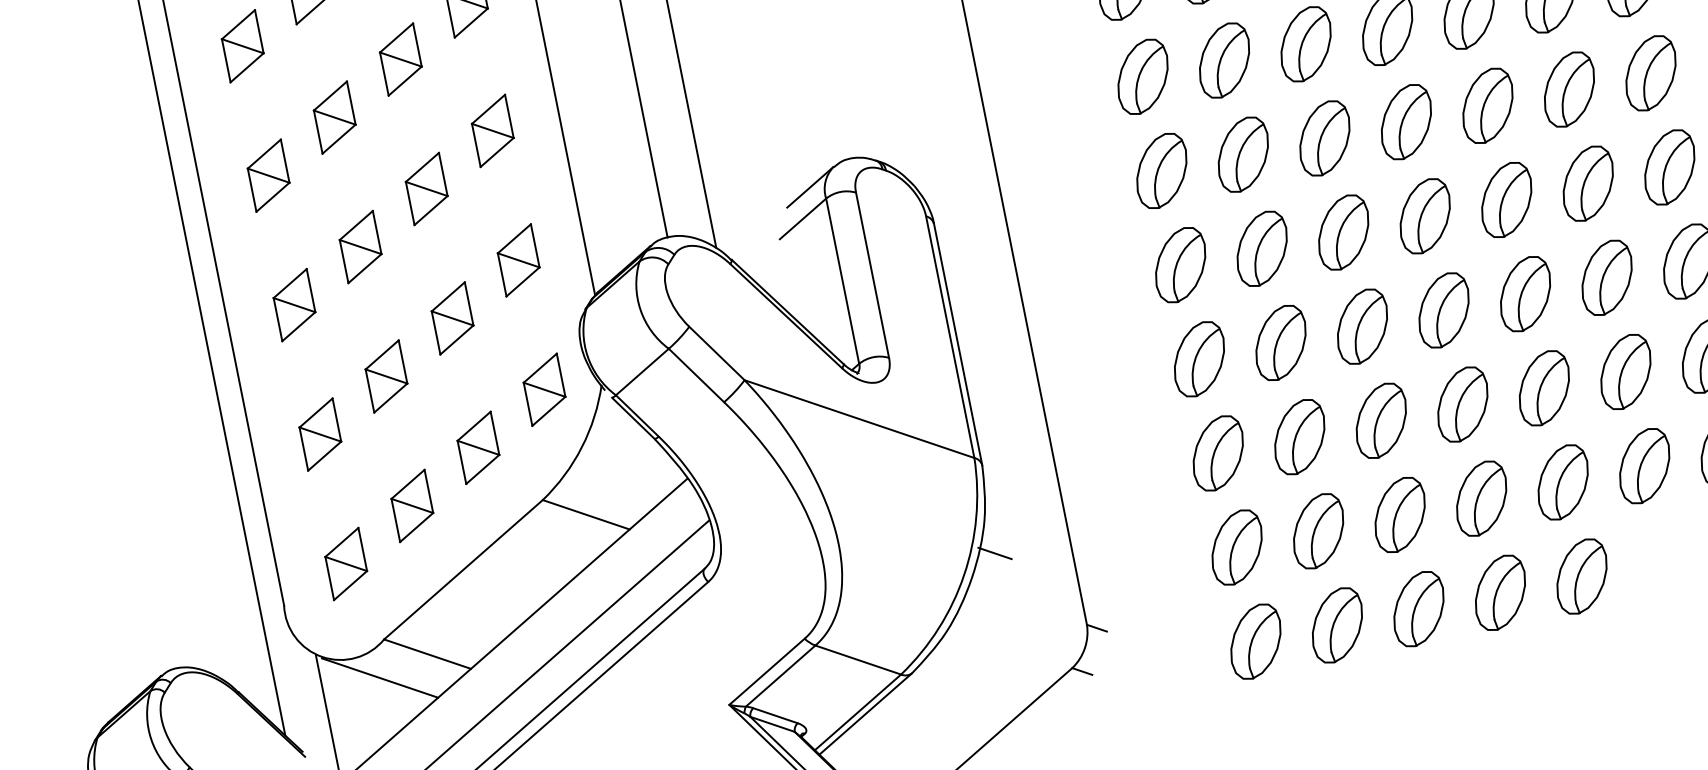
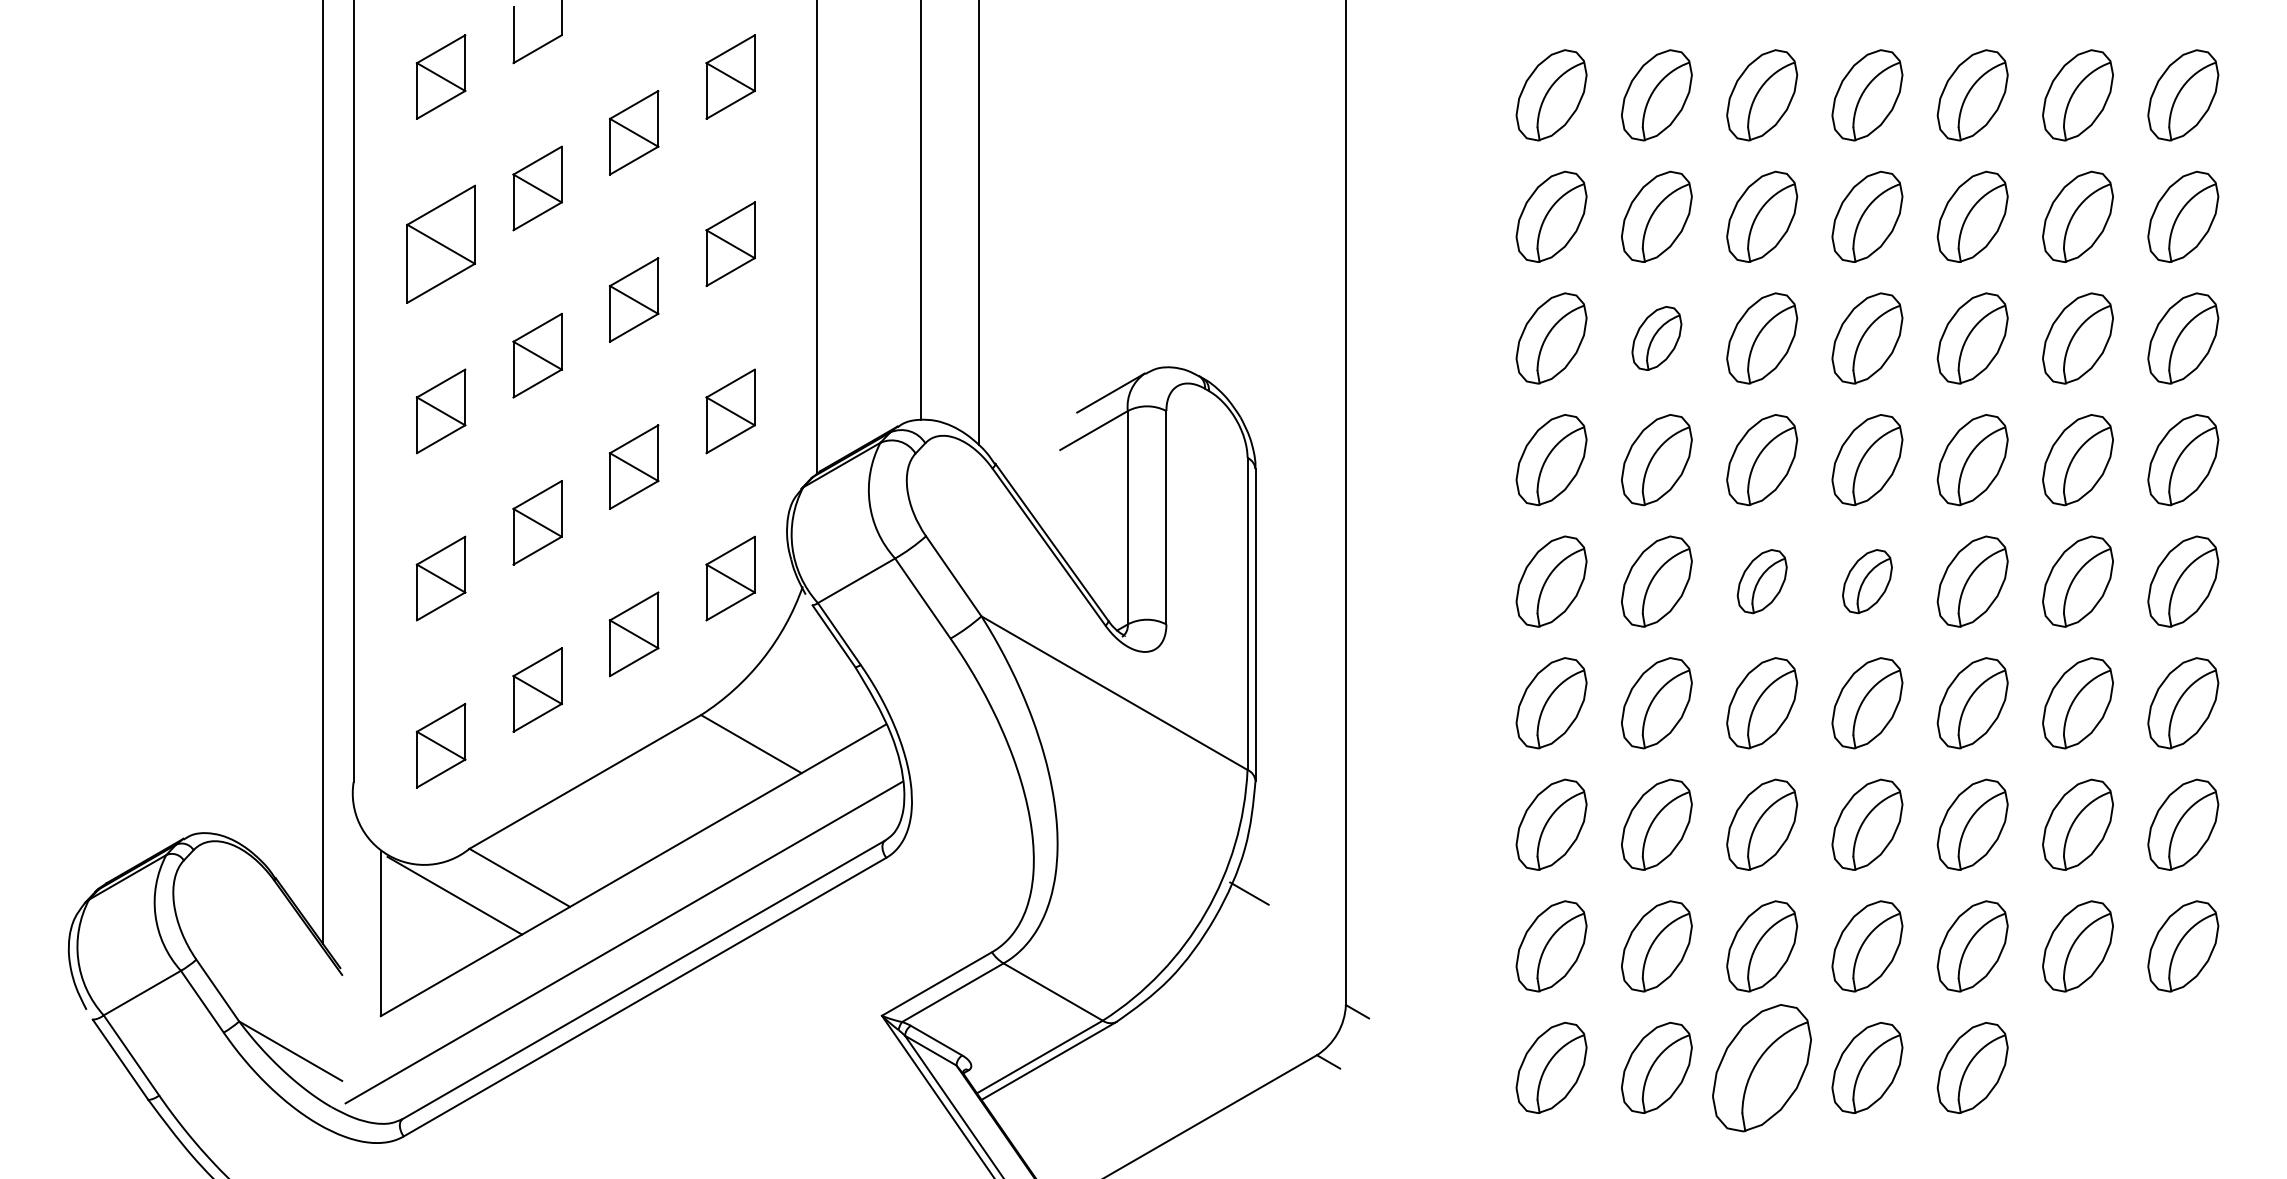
part: (1224, 60) -> (1656, 338), size x0.7
part: (268, 175) -> (440, 243), size x1.4
part: (1425, 216) -> (1867, 581), size x0.7
part: (1343, 232) -> (1762, 581), size x0.7
part: (1419, 608) -> (1762, 1067), size x1.4

